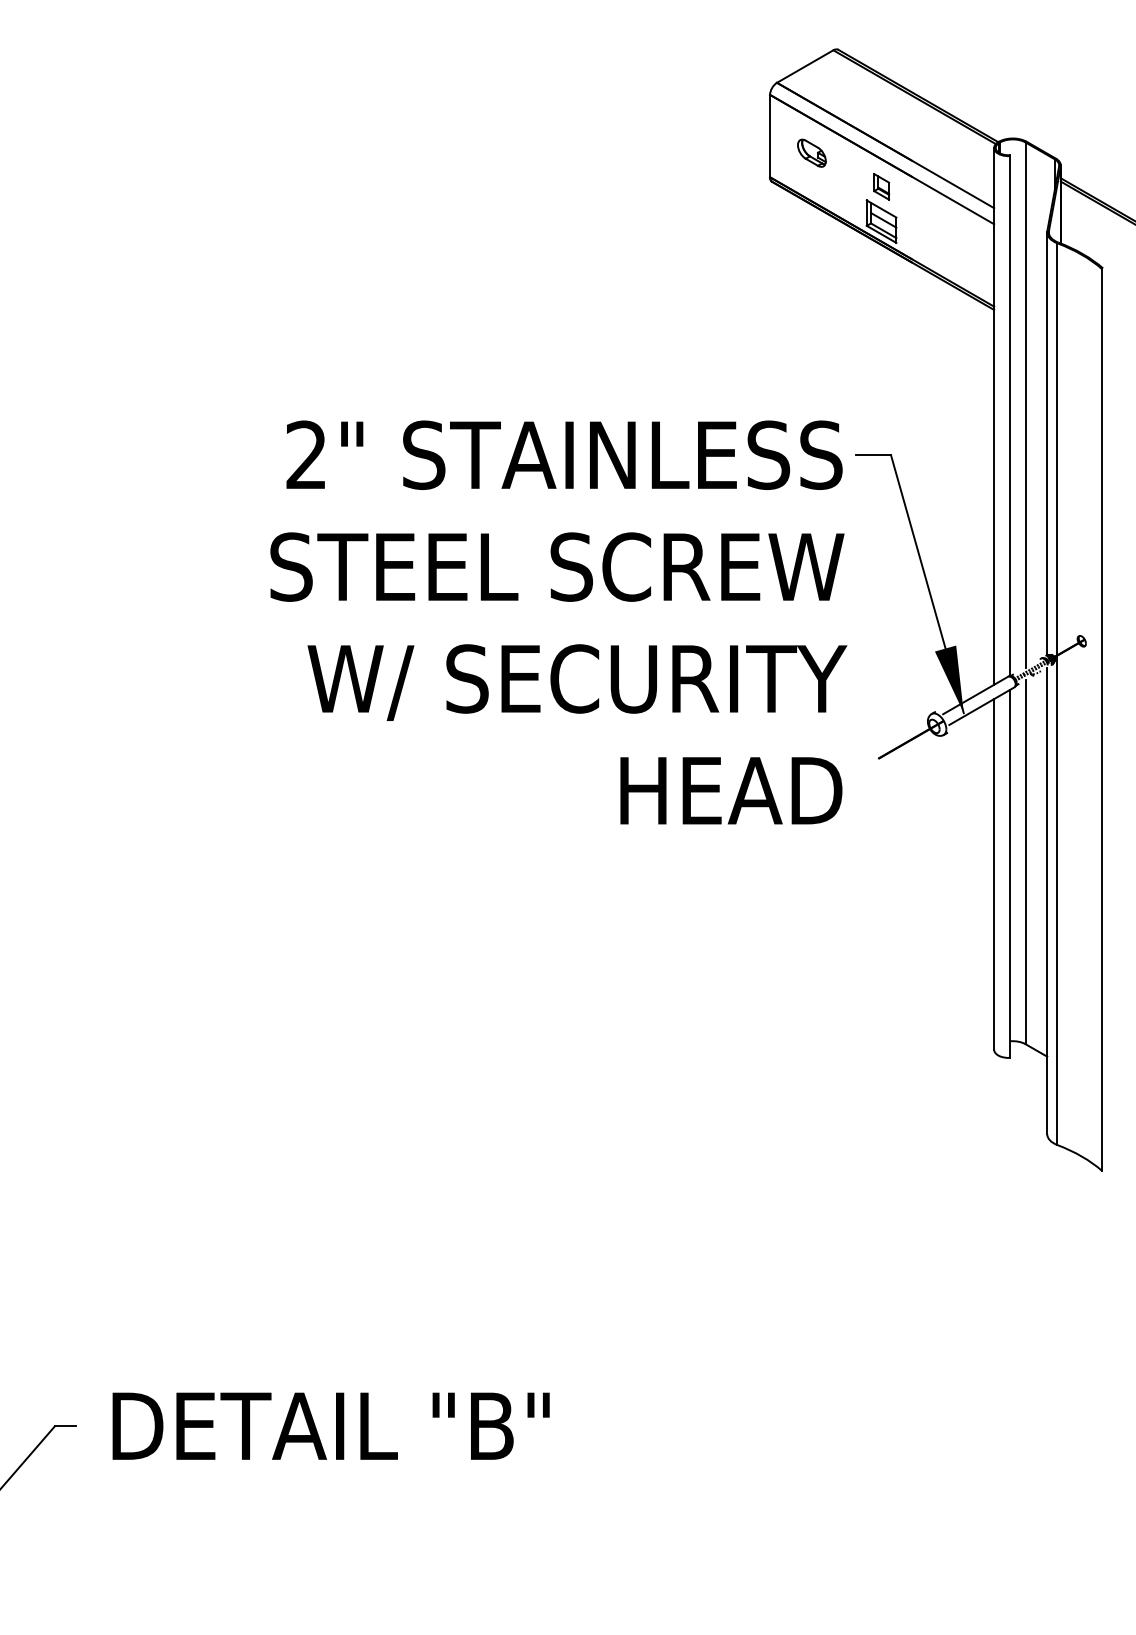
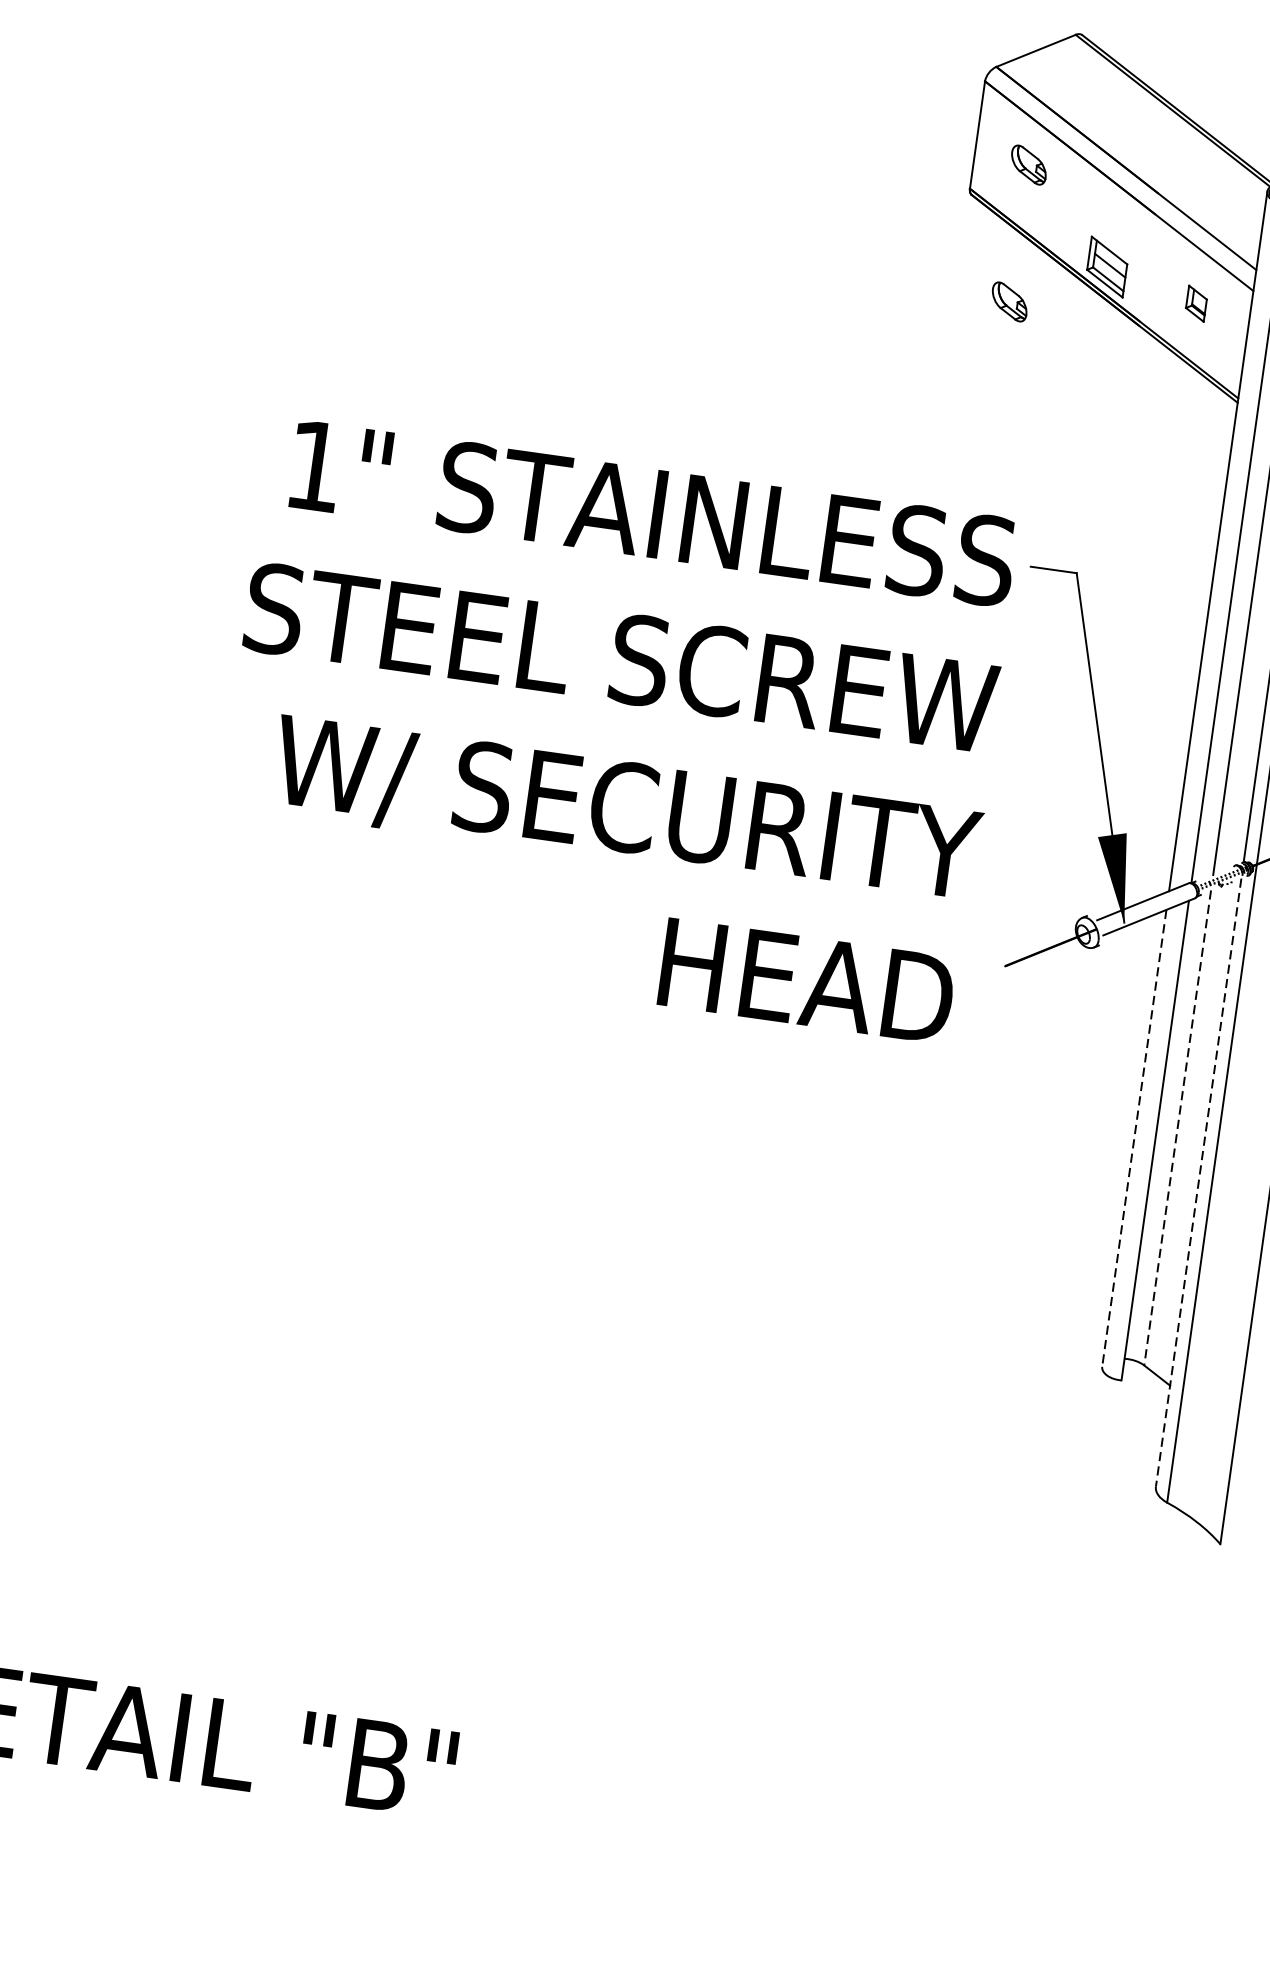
part: (881, 186) -> (1196, 303), moved
part: (811, 257) -> (1009, 300), added
text: (305, 454) -> (313, 464), 2" -> 1"
line: (1025, 862) -> (1177, 1128), solid -> dashed
line: (994, 874) -> (1134, 1138), solid -> dashed
line: (1047, 901) -> (1198, 1183), solid -> dashed

